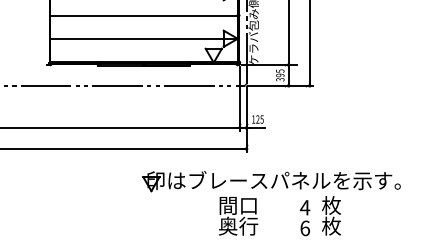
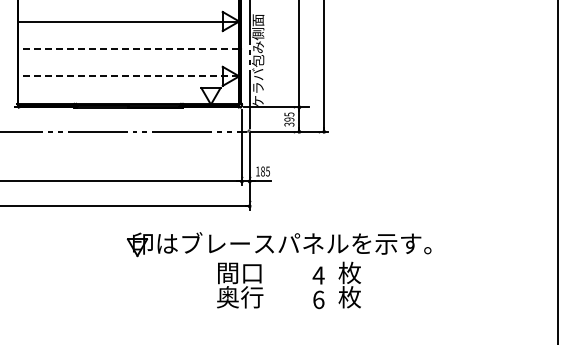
line: (142, 15) -> (127, 48), solid -> dashed
line: (142, 38) -> (127, 76), solid -> dashed
text: (257, 119) -> (262, 171), 125 -> 185

